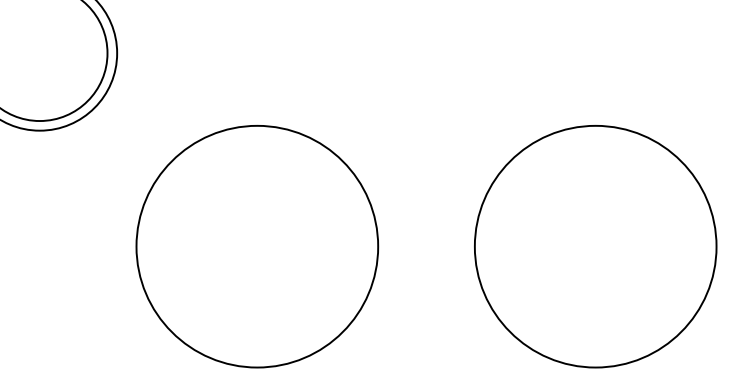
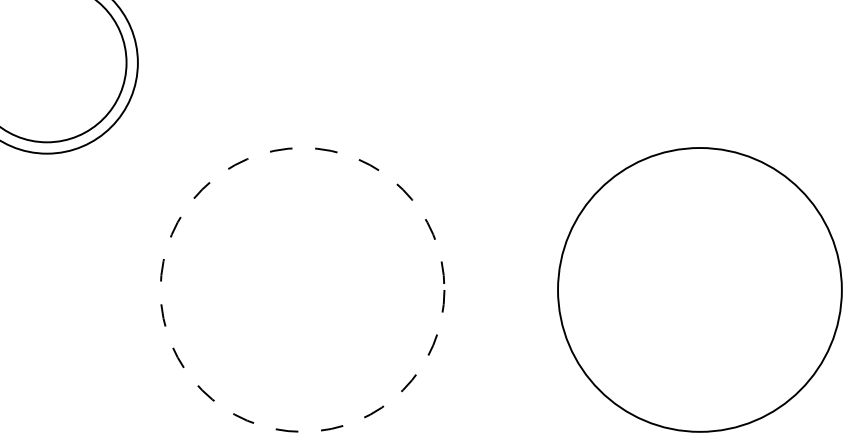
circle: (257, 246) -> (302, 289), solid -> dashed

